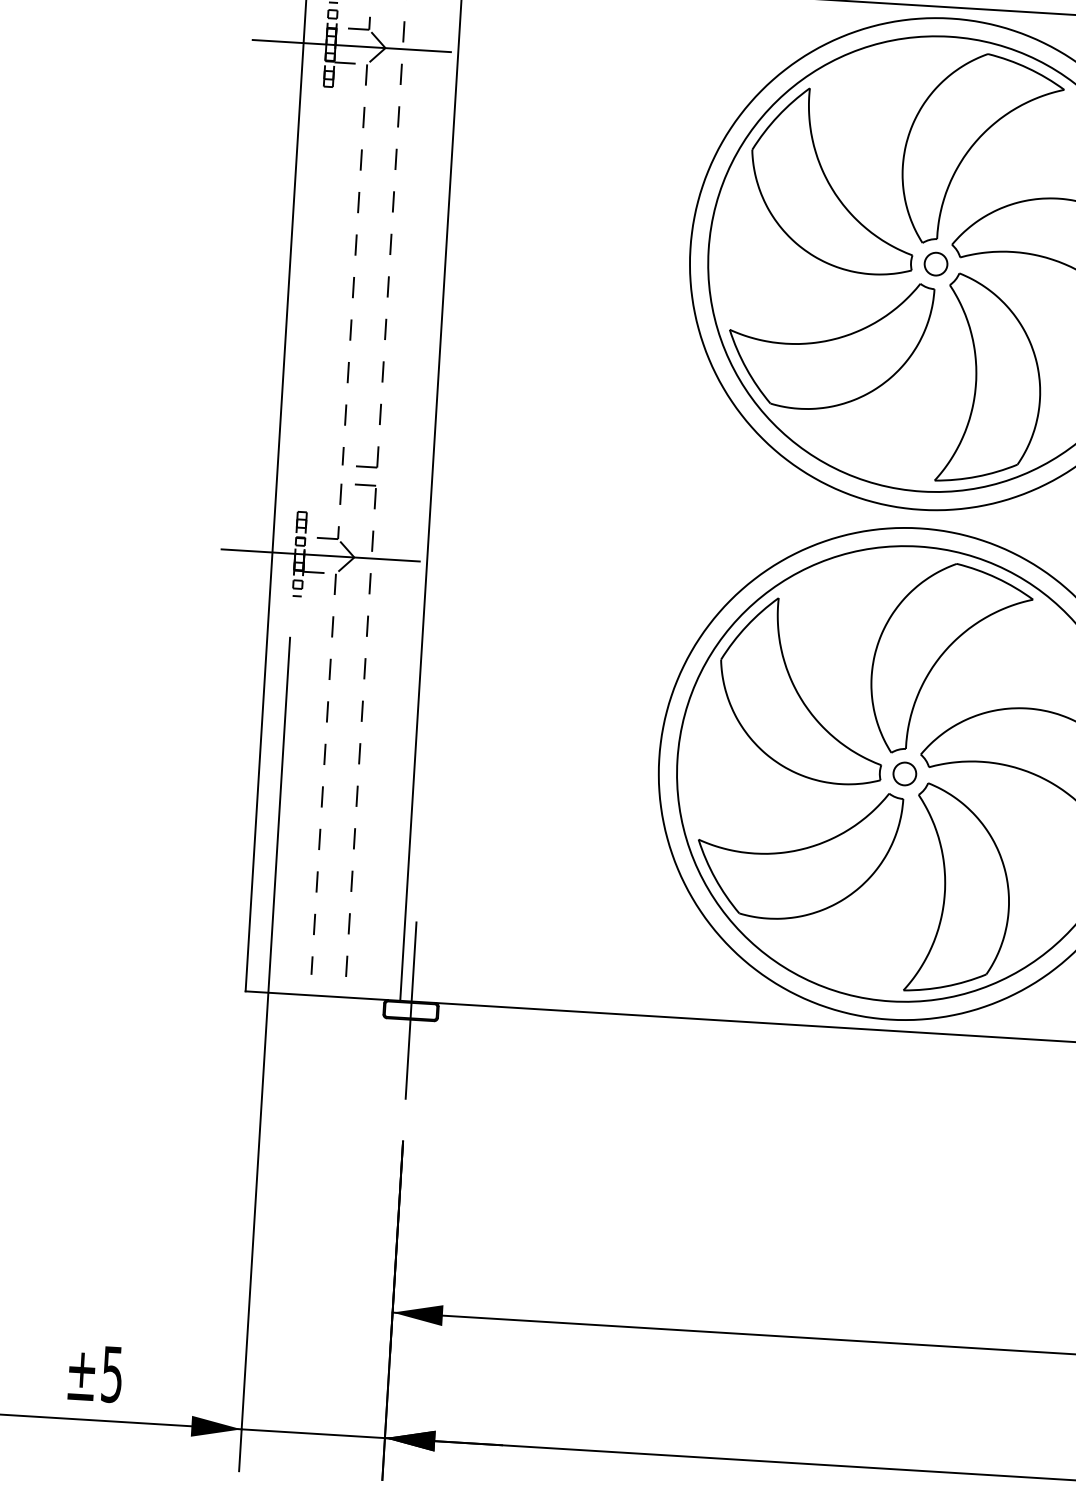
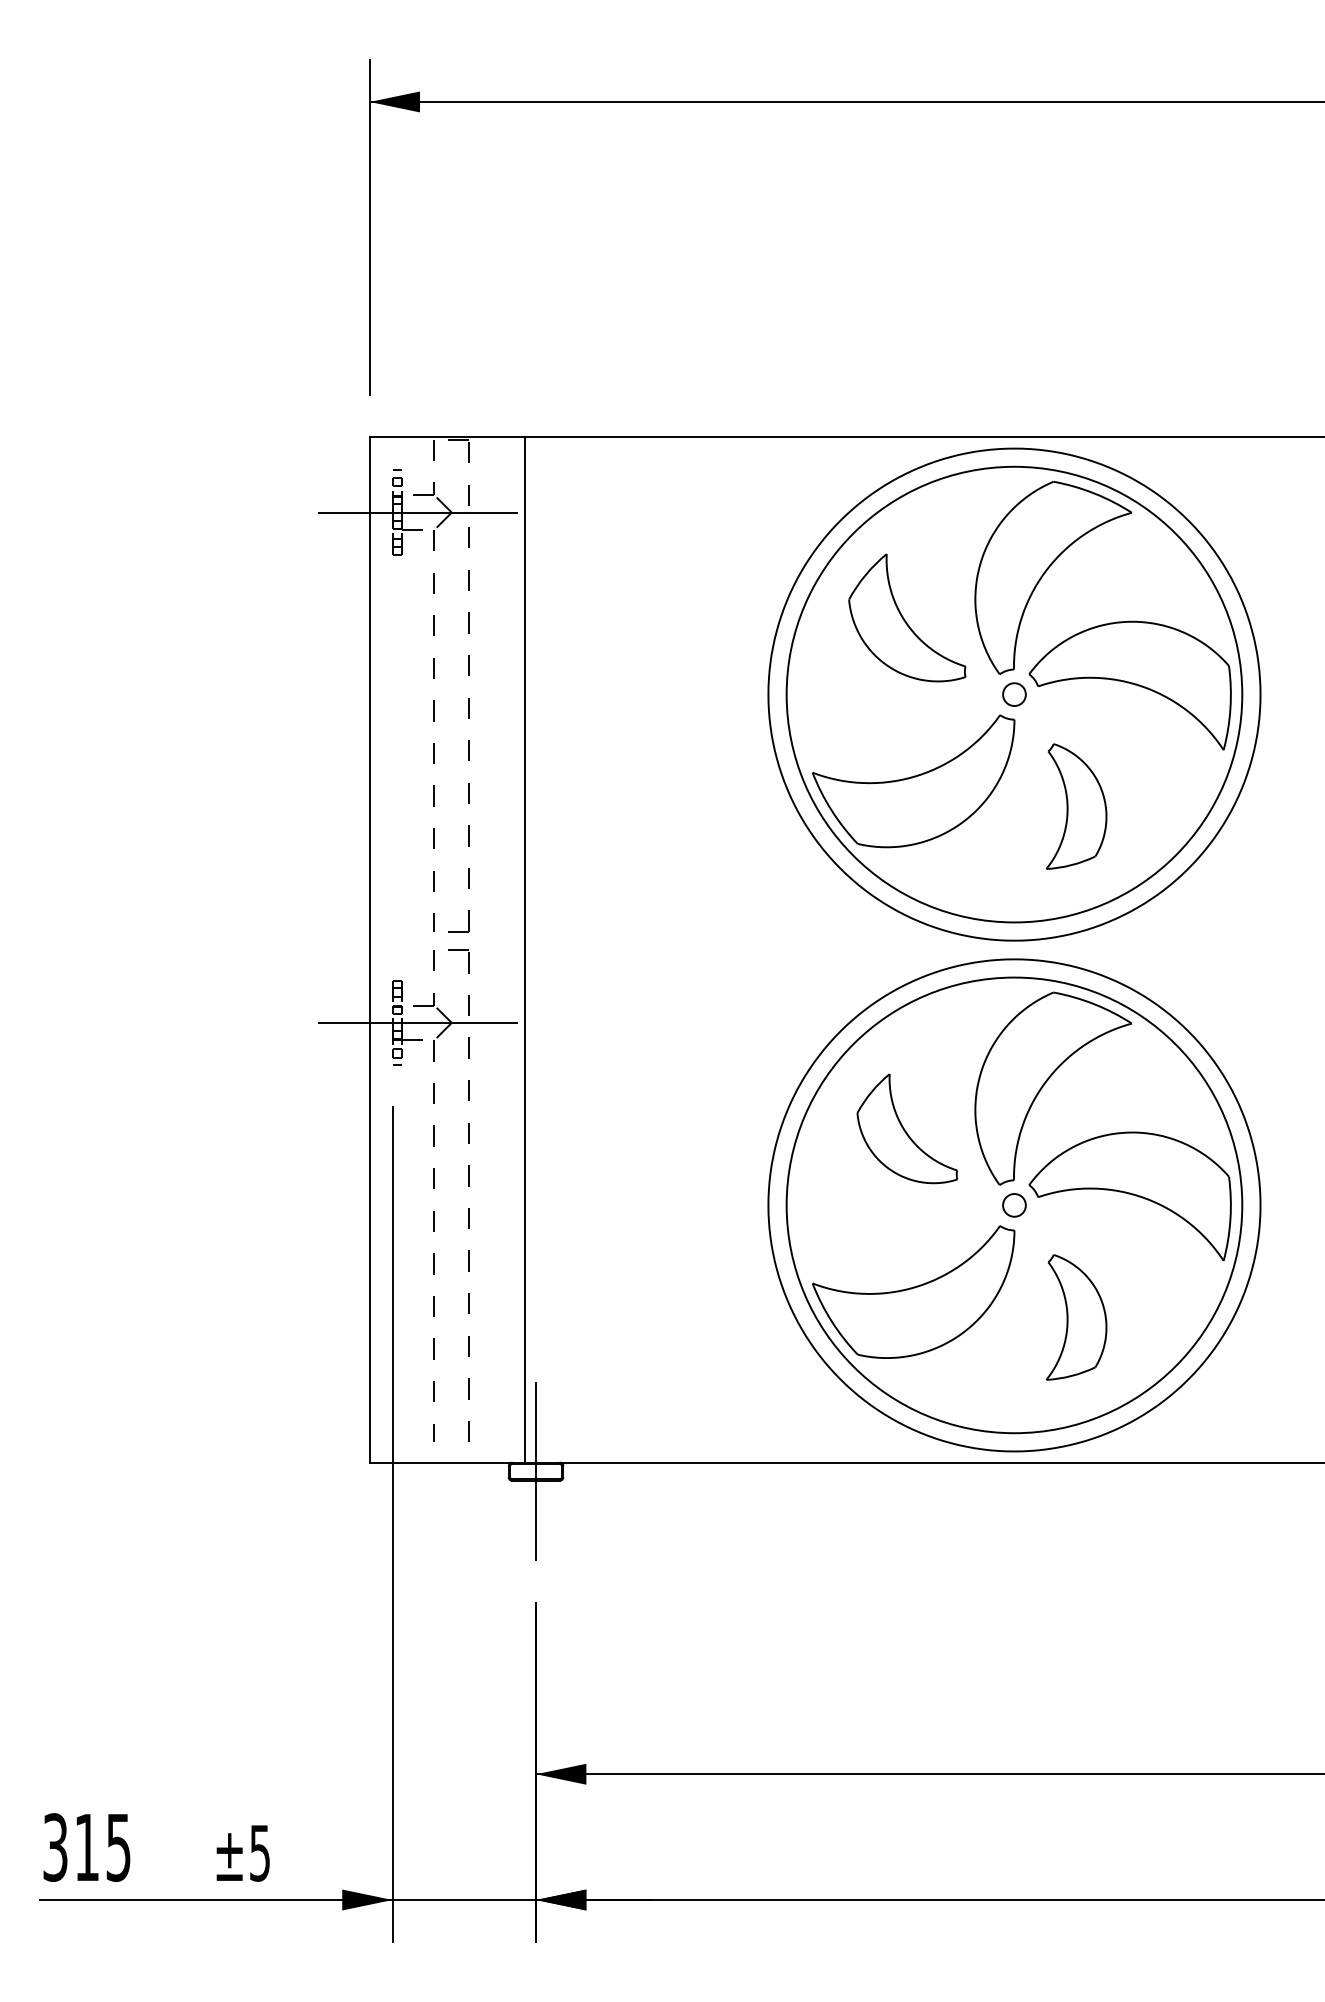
part: (833, 180) -> (907, 617), size x0.7
part: (991, 379) -> (1076, 806), size x0.6
part: (802, 690) -> (907, 1128), size x0.6
part: (959, 889) -> (1076, 1317), size x0.6

